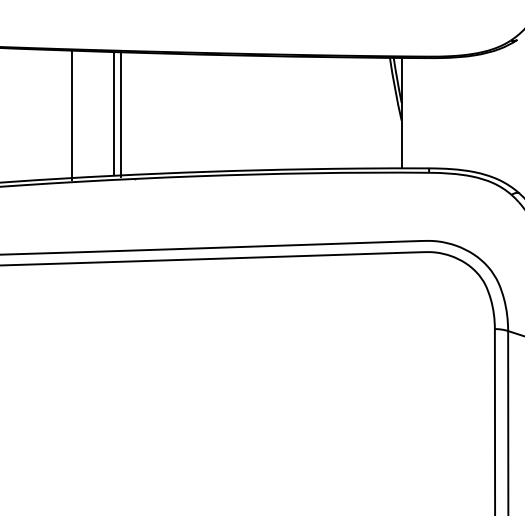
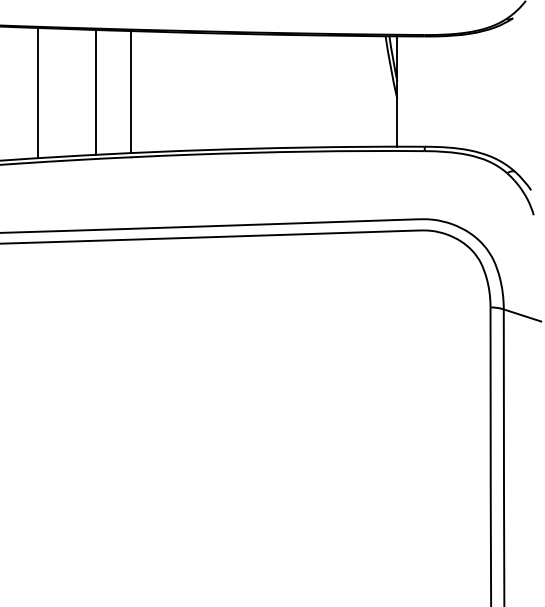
line: (120, 113) -> (96, 91), moved
line: (71, 114) -> (37, 92), moved
line: (113, 114) -> (130, 92), moved

